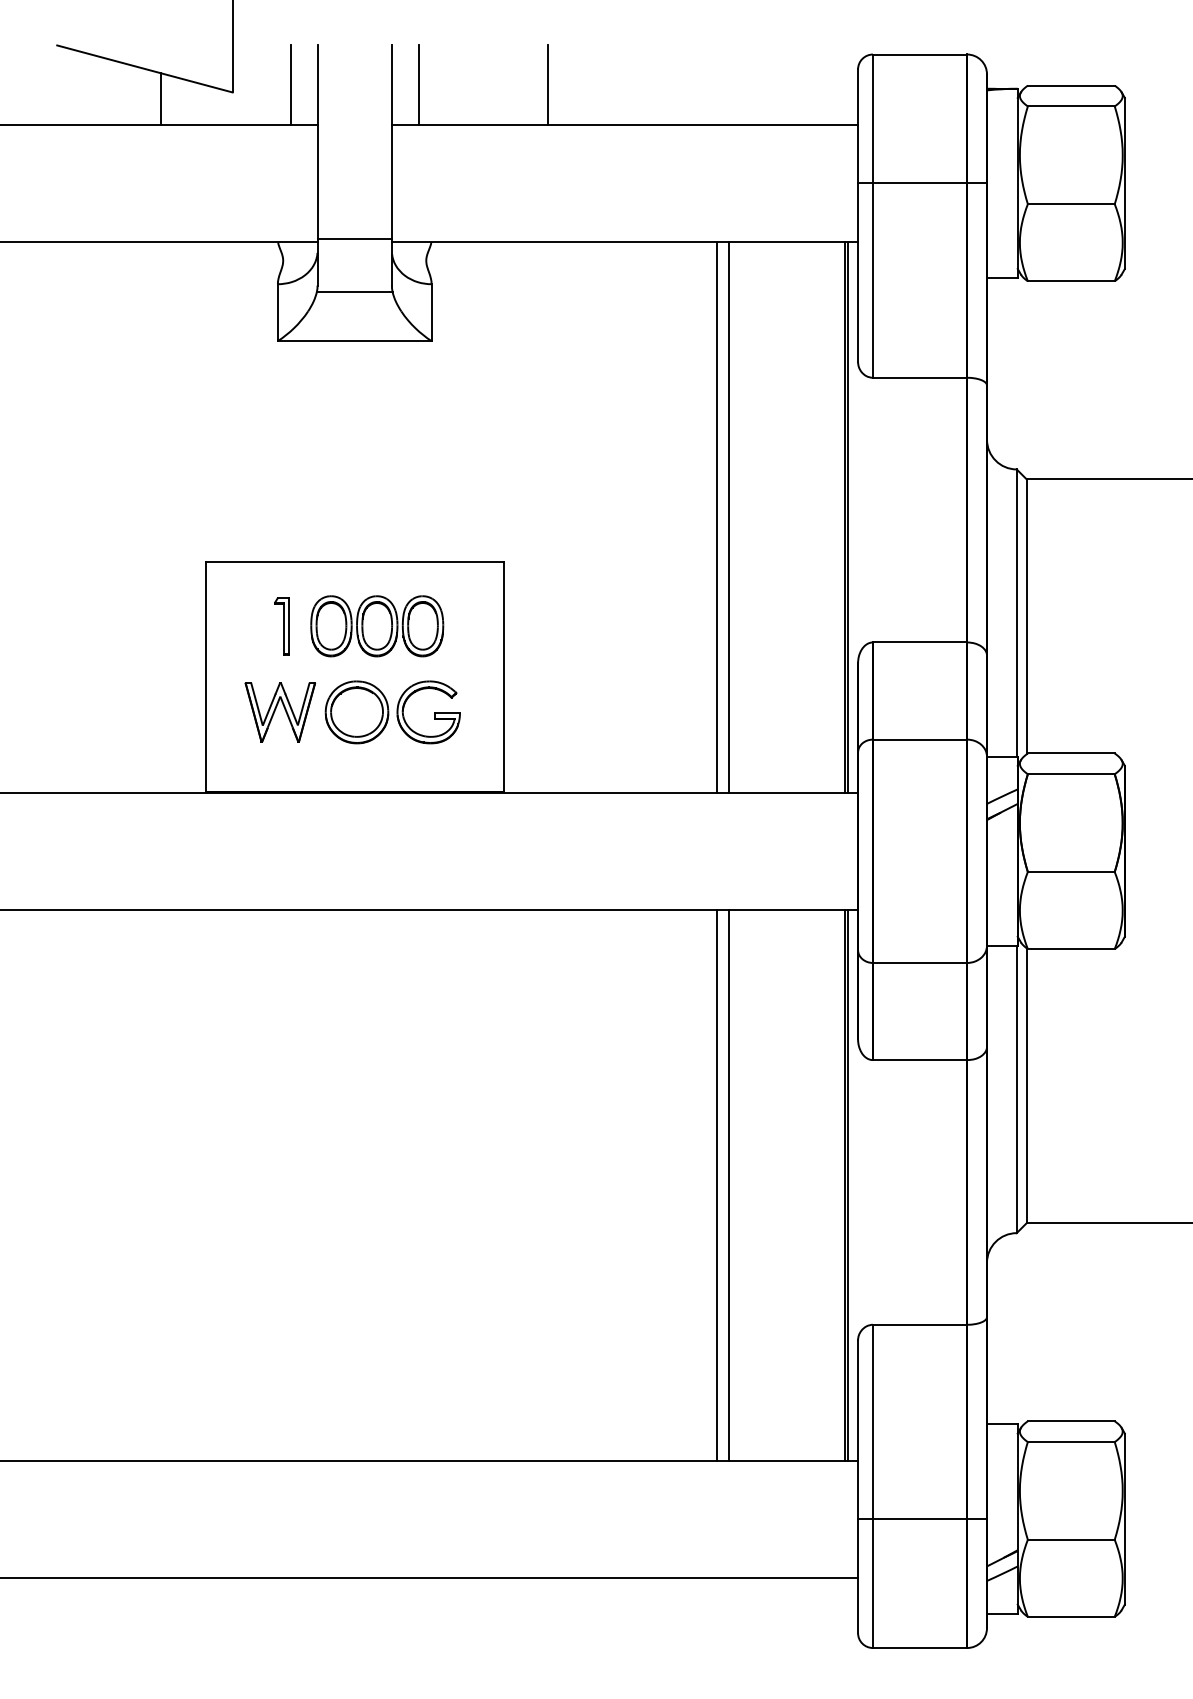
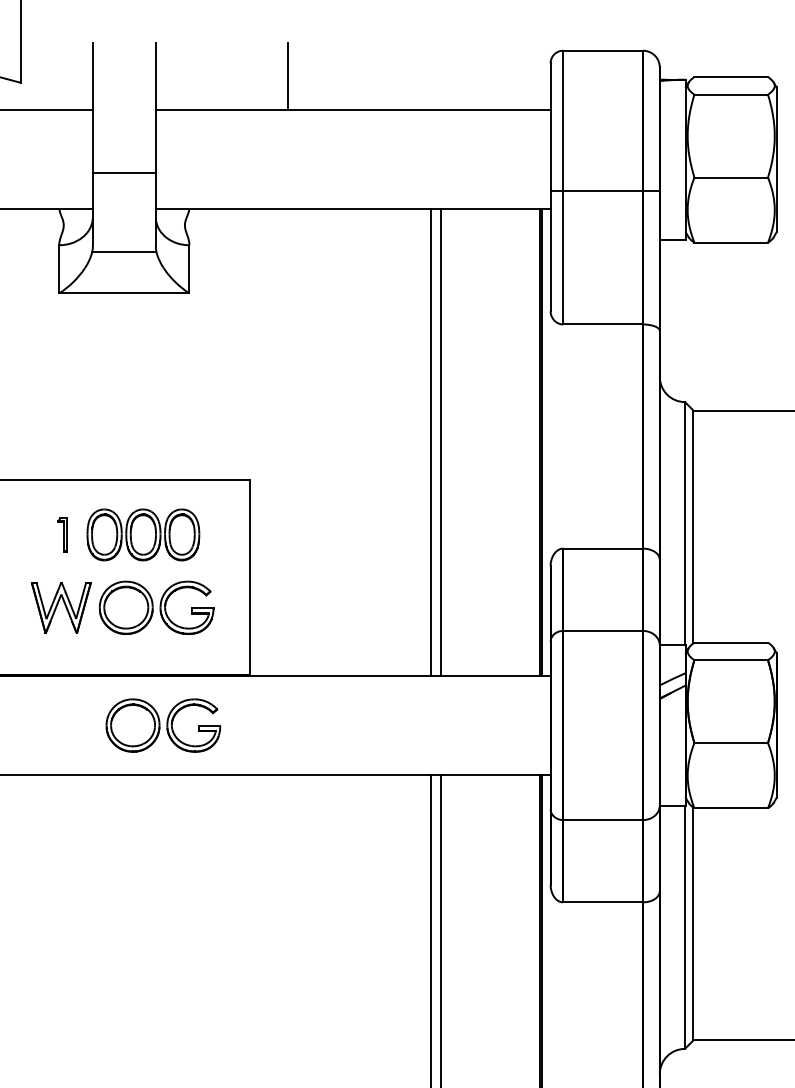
line: (290, 84) -> (69, 76), removed
line: (418, 84) -> (178, 76), removed
line: (922, 183) -> (605, 191), moved
line: (354, 238) -> (124, 172), moved
part: (281, 626) -> (62, 535), size x0.7
part: (400, 851) -> (163, 725), added

